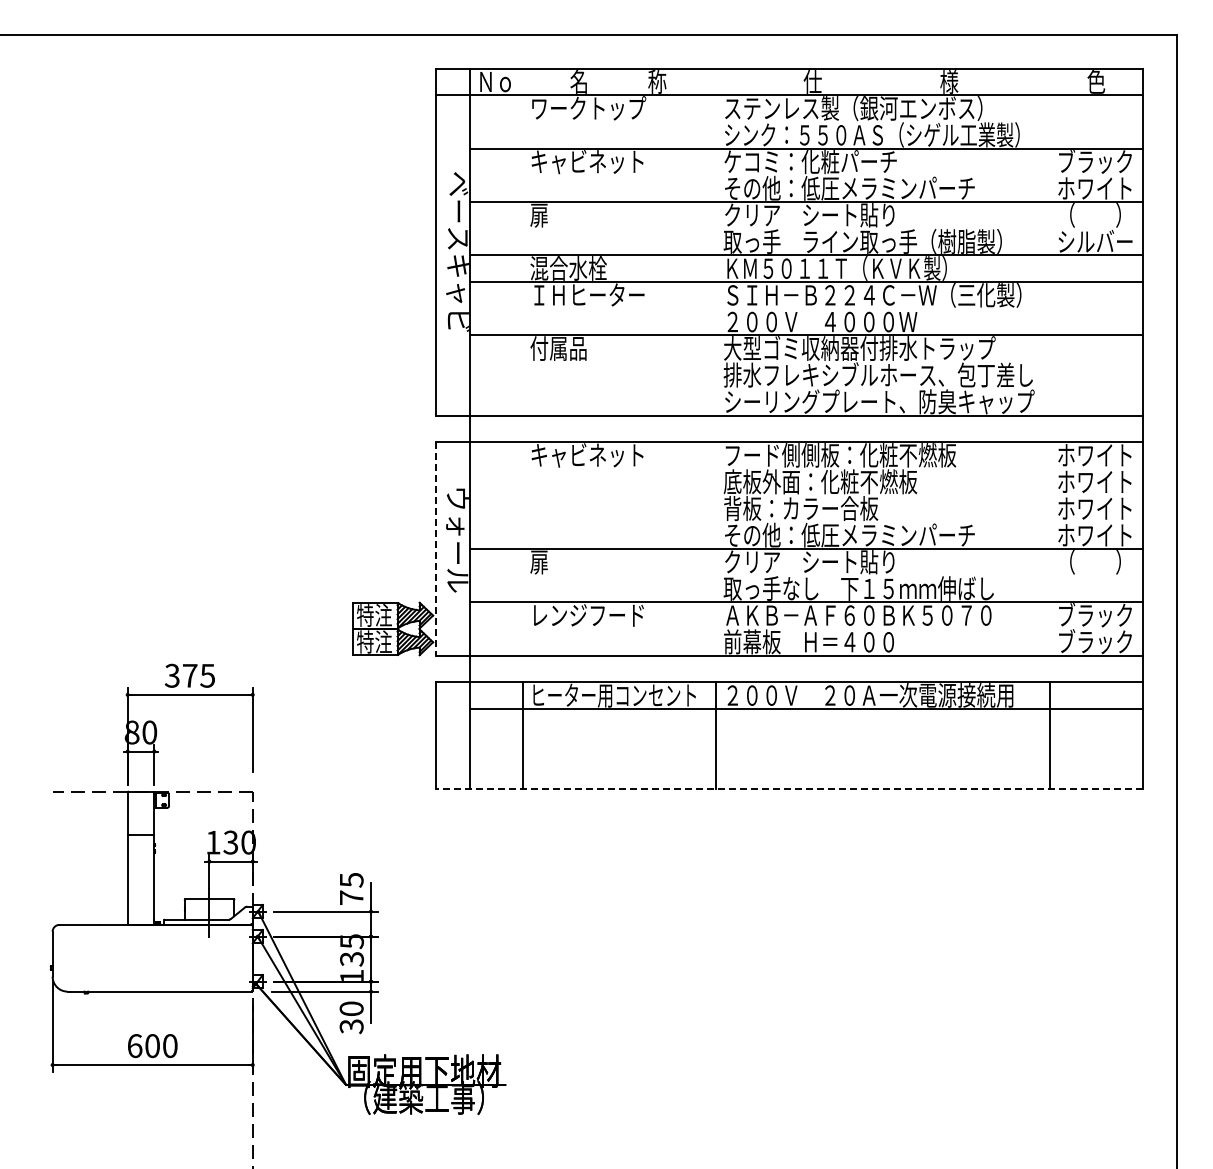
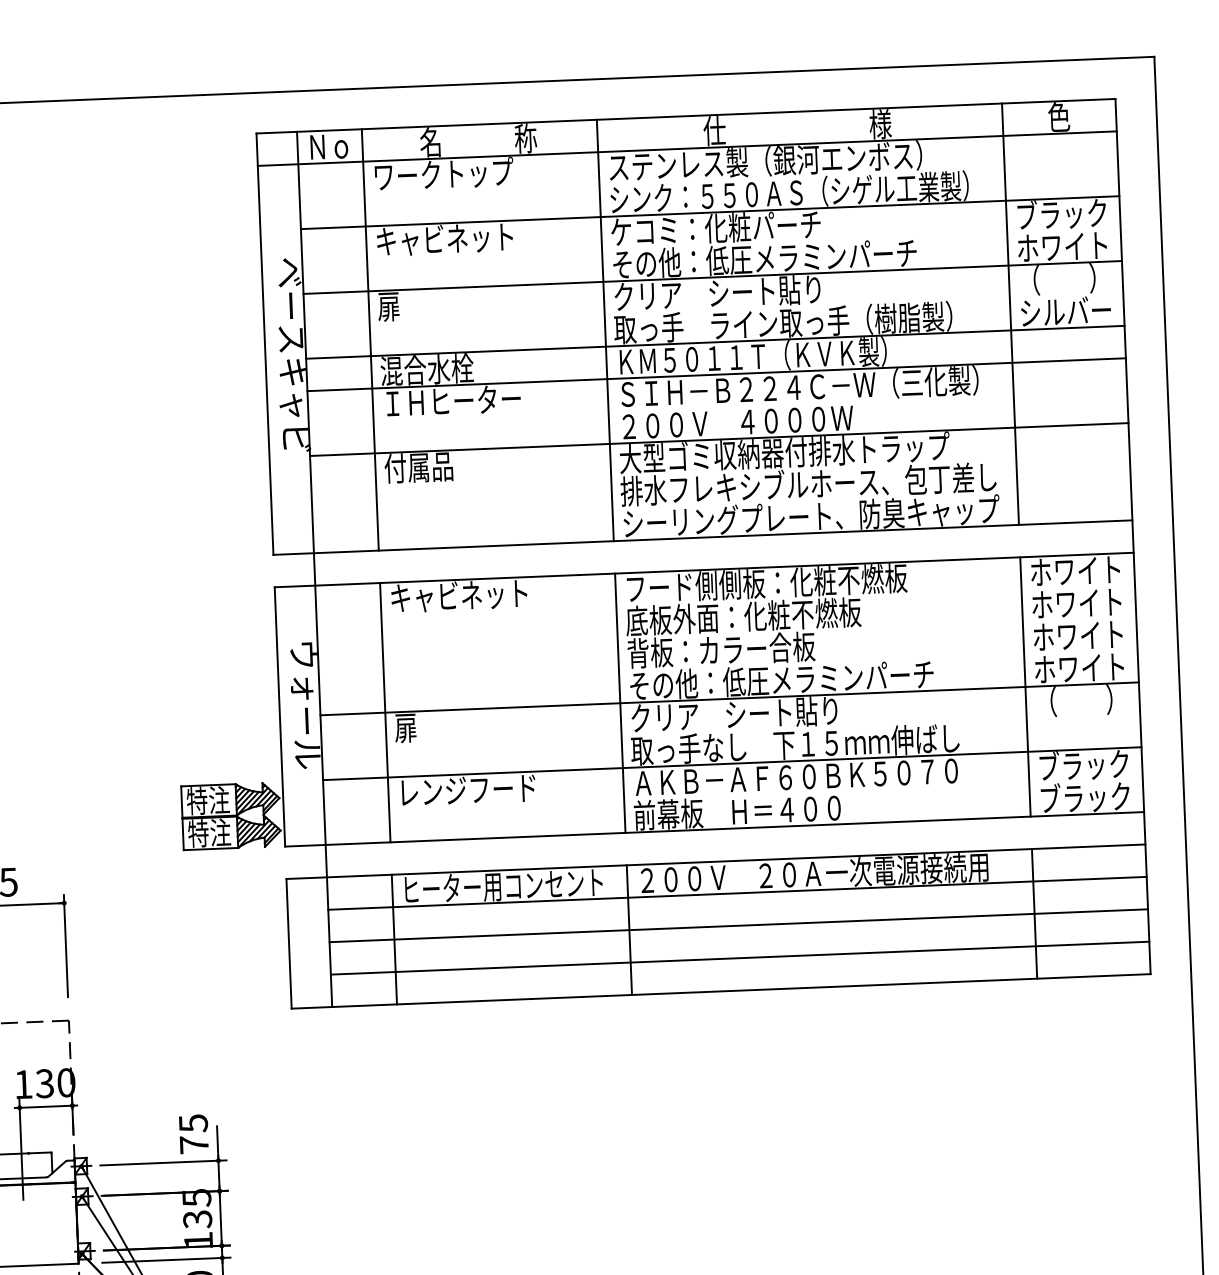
line: (522, 241) -> (369, 339), added
line: (716, 241) -> (605, 329), added
line: (1049, 241) -> (1010, 313), added
line: (436, 548) -> (280, 716), dashed -> solid
line: (522, 548) -> (384, 712), added
line: (716, 548) -> (620, 702), added
line: (1049, 548) -> (1024, 686), added
line: (806, 735) -> (738, 925), added
line: (806, 762) -> (740, 958), added
line: (789, 789) -> (720, 991), dashed -> solid

